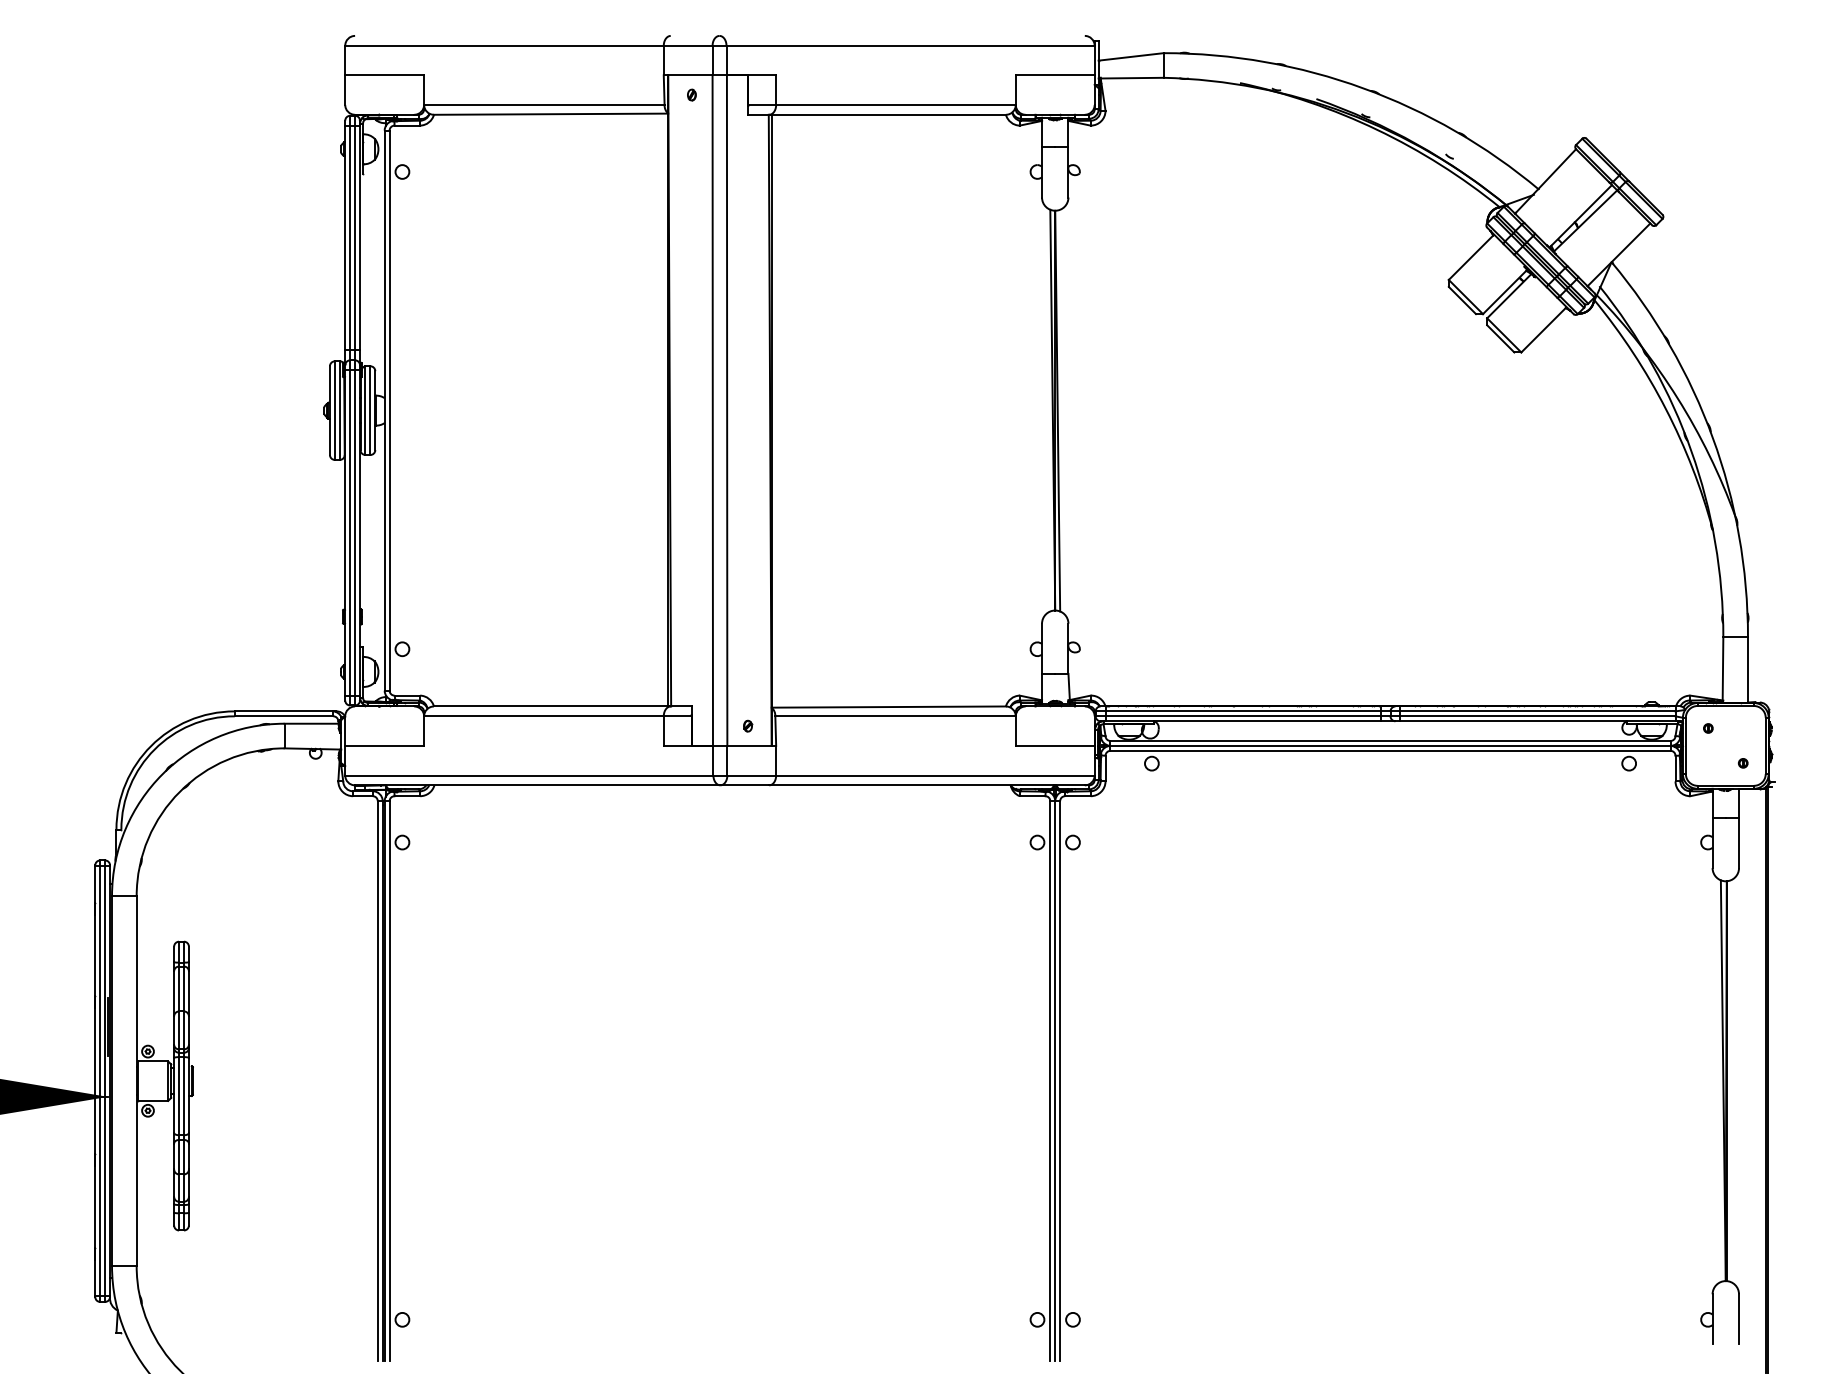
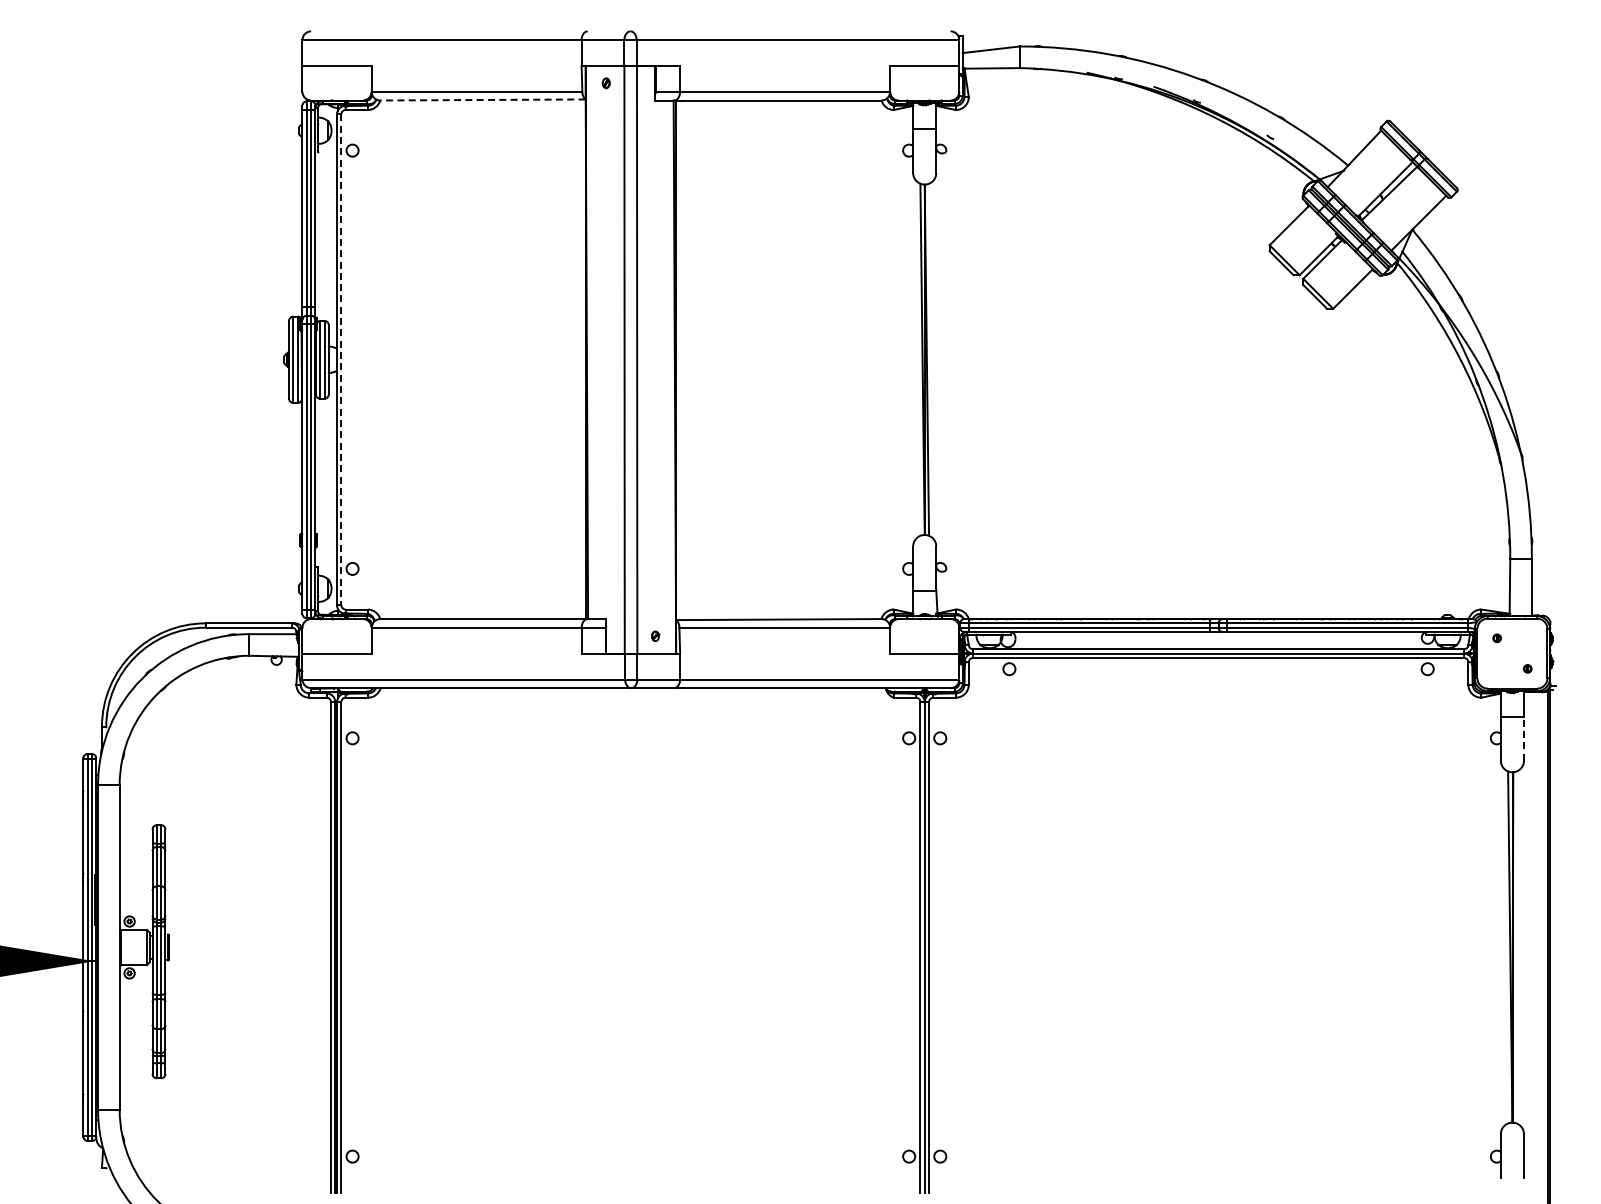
line: (550, 113) -> (482, 99), solid -> dashed
line: (389, 411) -> (341, 360), solid -> dashed
line: (1739, 842) -> (1524, 738), solid -> dashed

